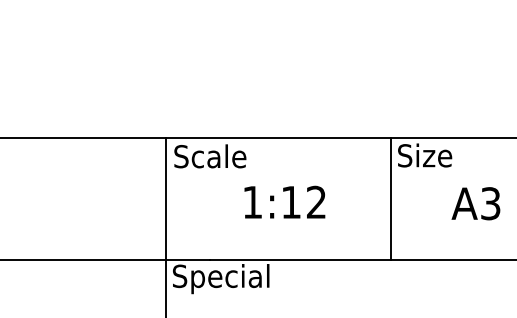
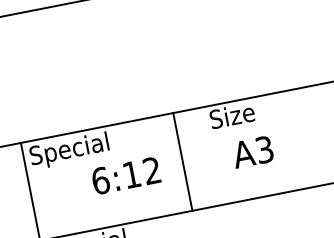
text: (230, 159) -> (76, 149), Scale -> Special
line: (391, 198) -> (183, 161), moved
text: (252, 201) -> (100, 180), 1:12 -> 6:12
text: (475, 203) -> (252, 152), moved

